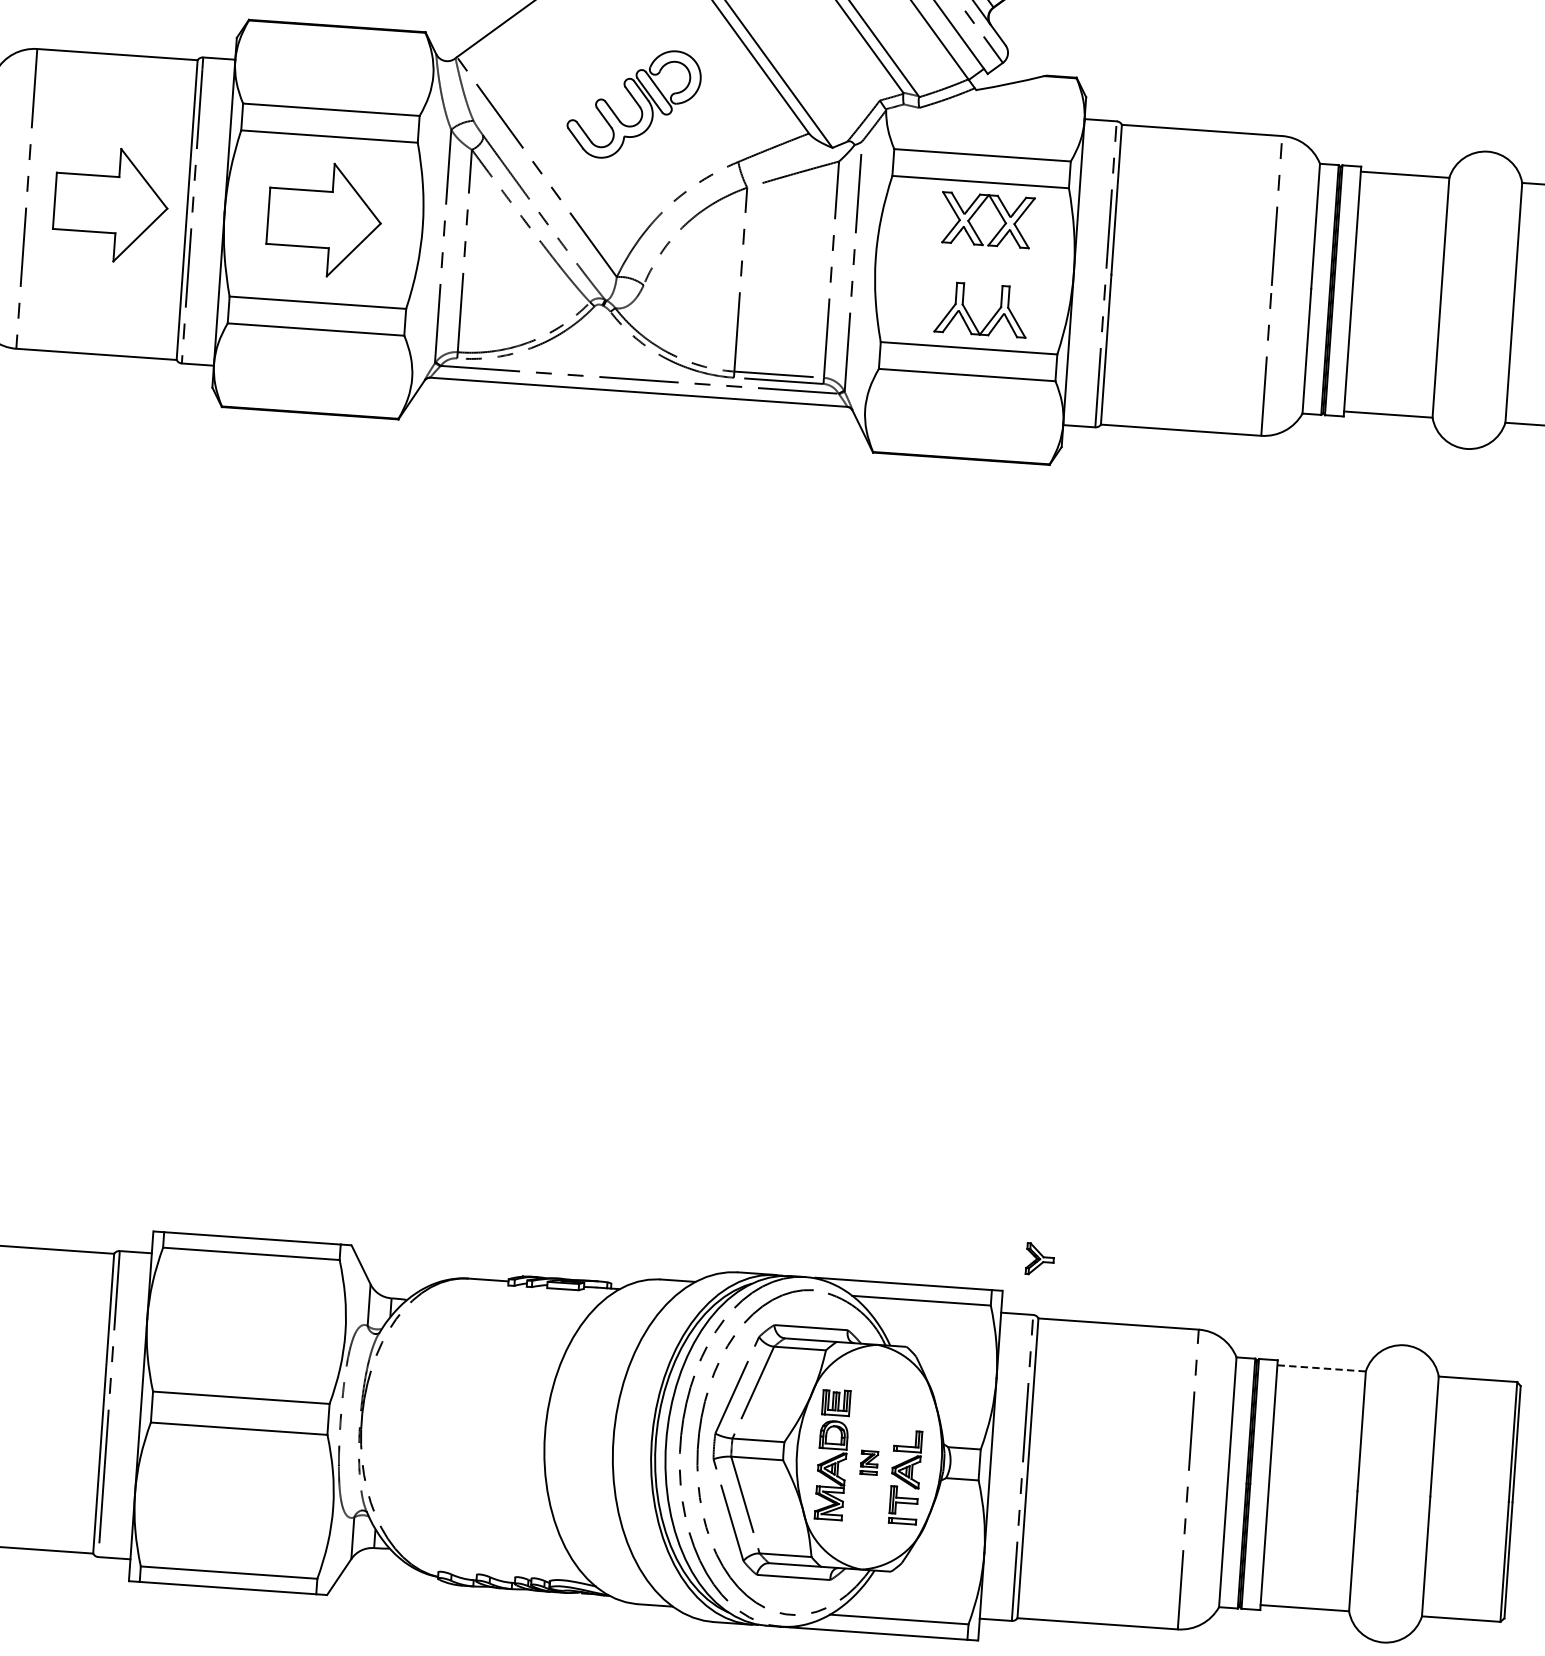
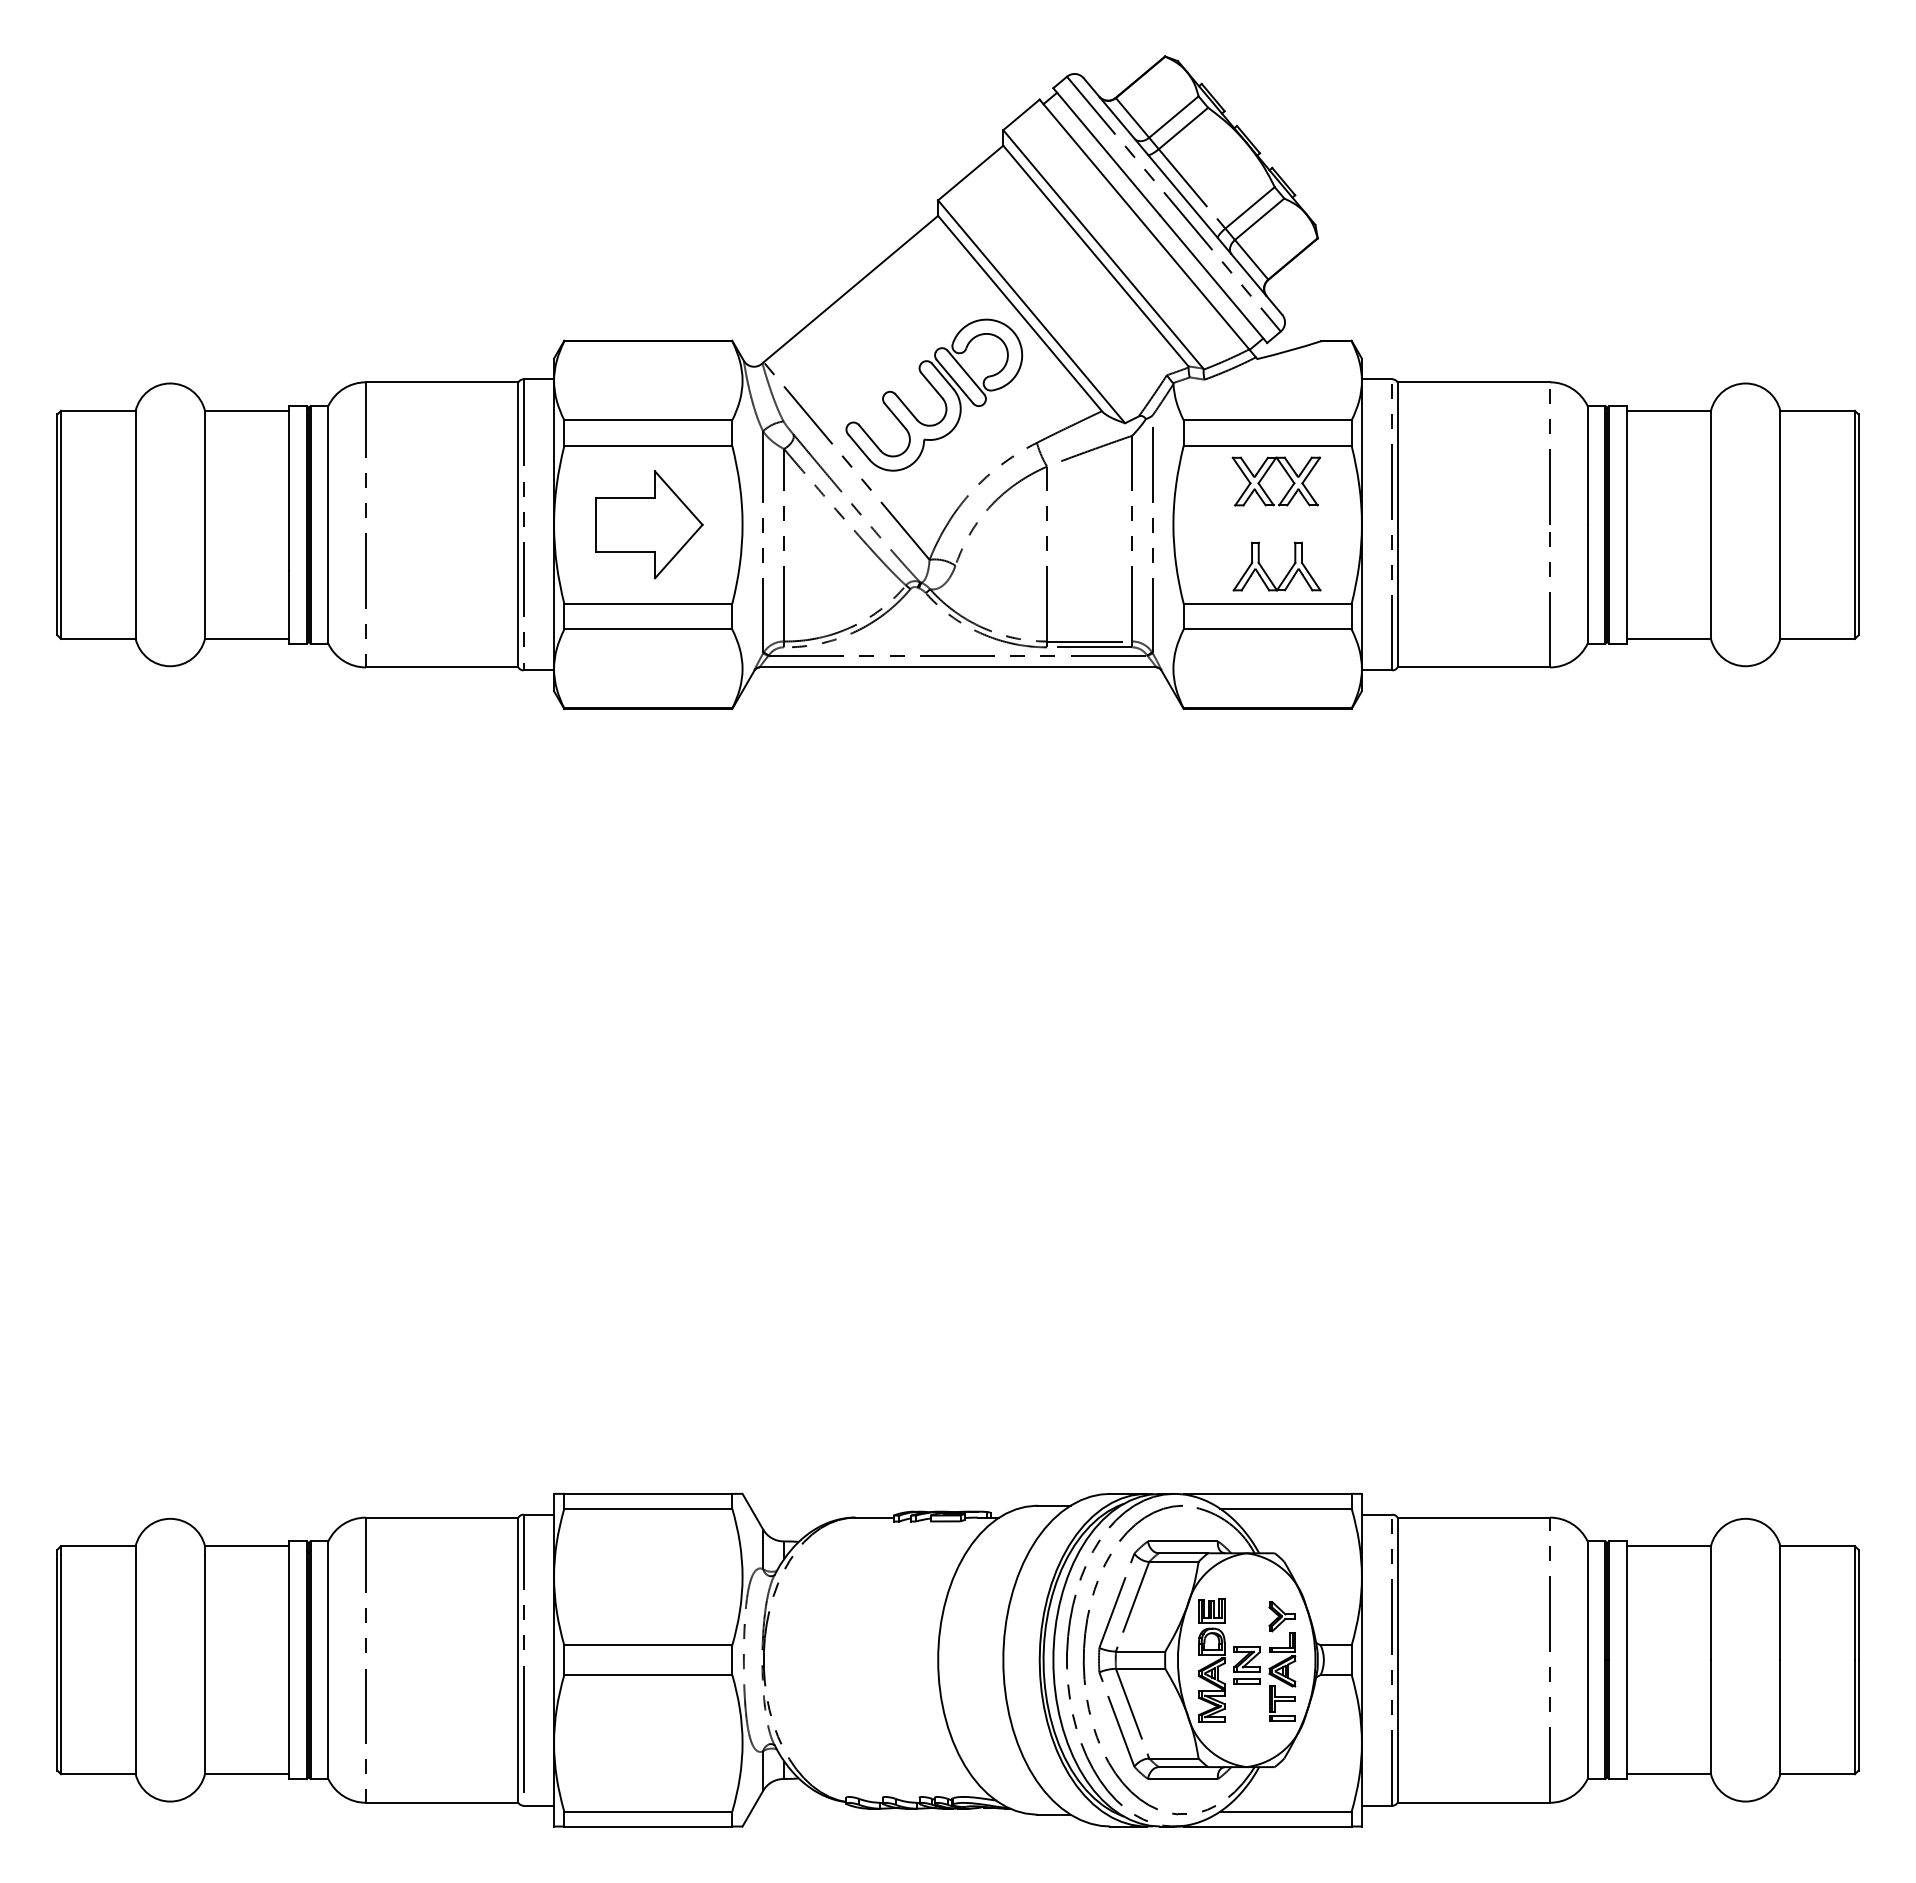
part: (634, 103) -> (934, 394), size x1.43
part: (111, 204) -> (446, 524), removed
part: (1039, 1259) -> (1281, 1616), moved
line: (1321, 1368) -> (1668, 1546), dashed -> solid
part: (868, 1462) -> (1246, 1665), size x1.67

